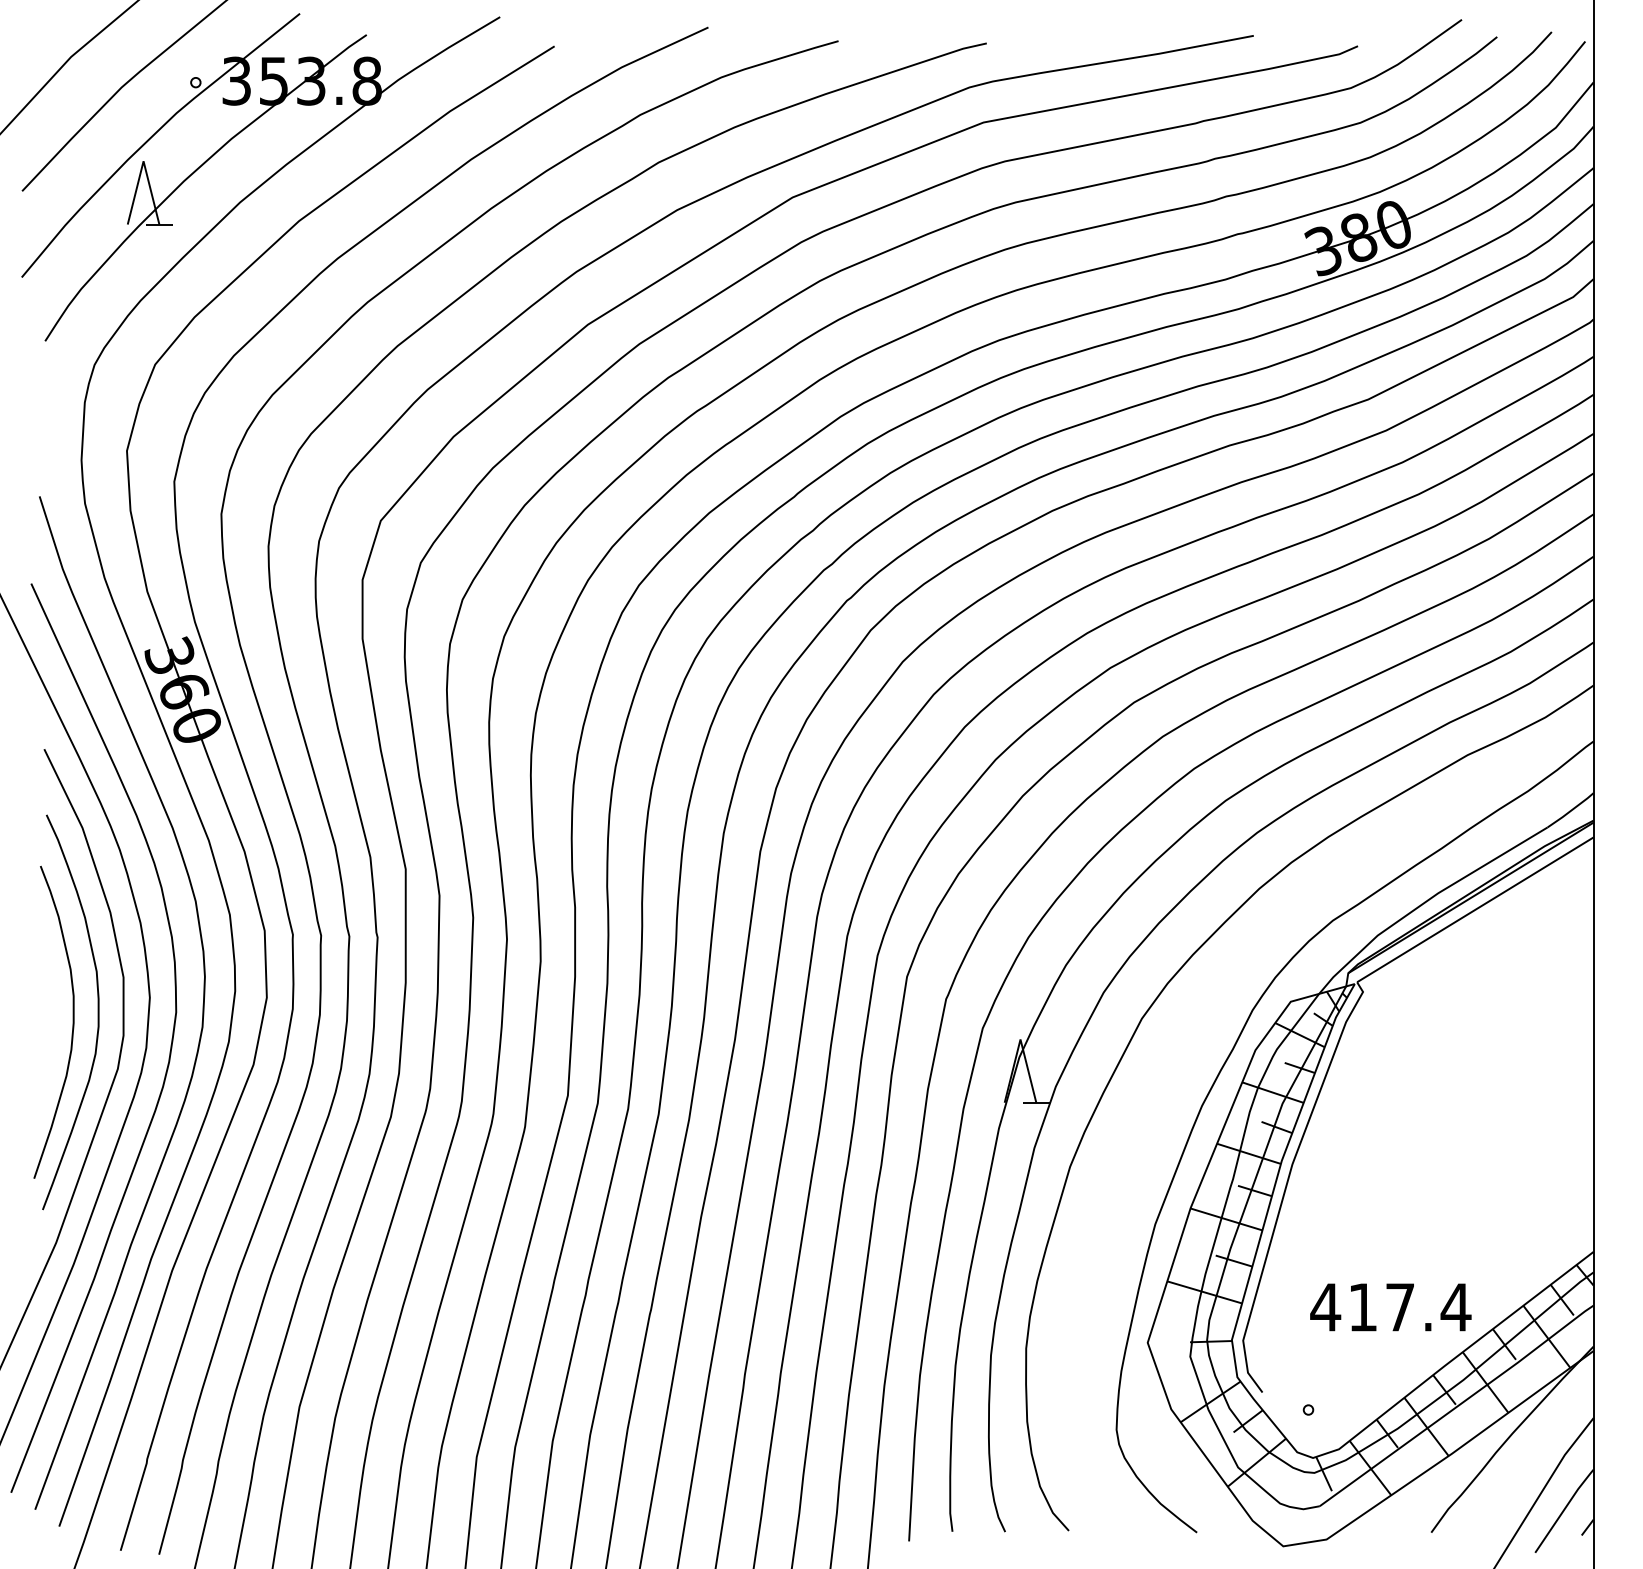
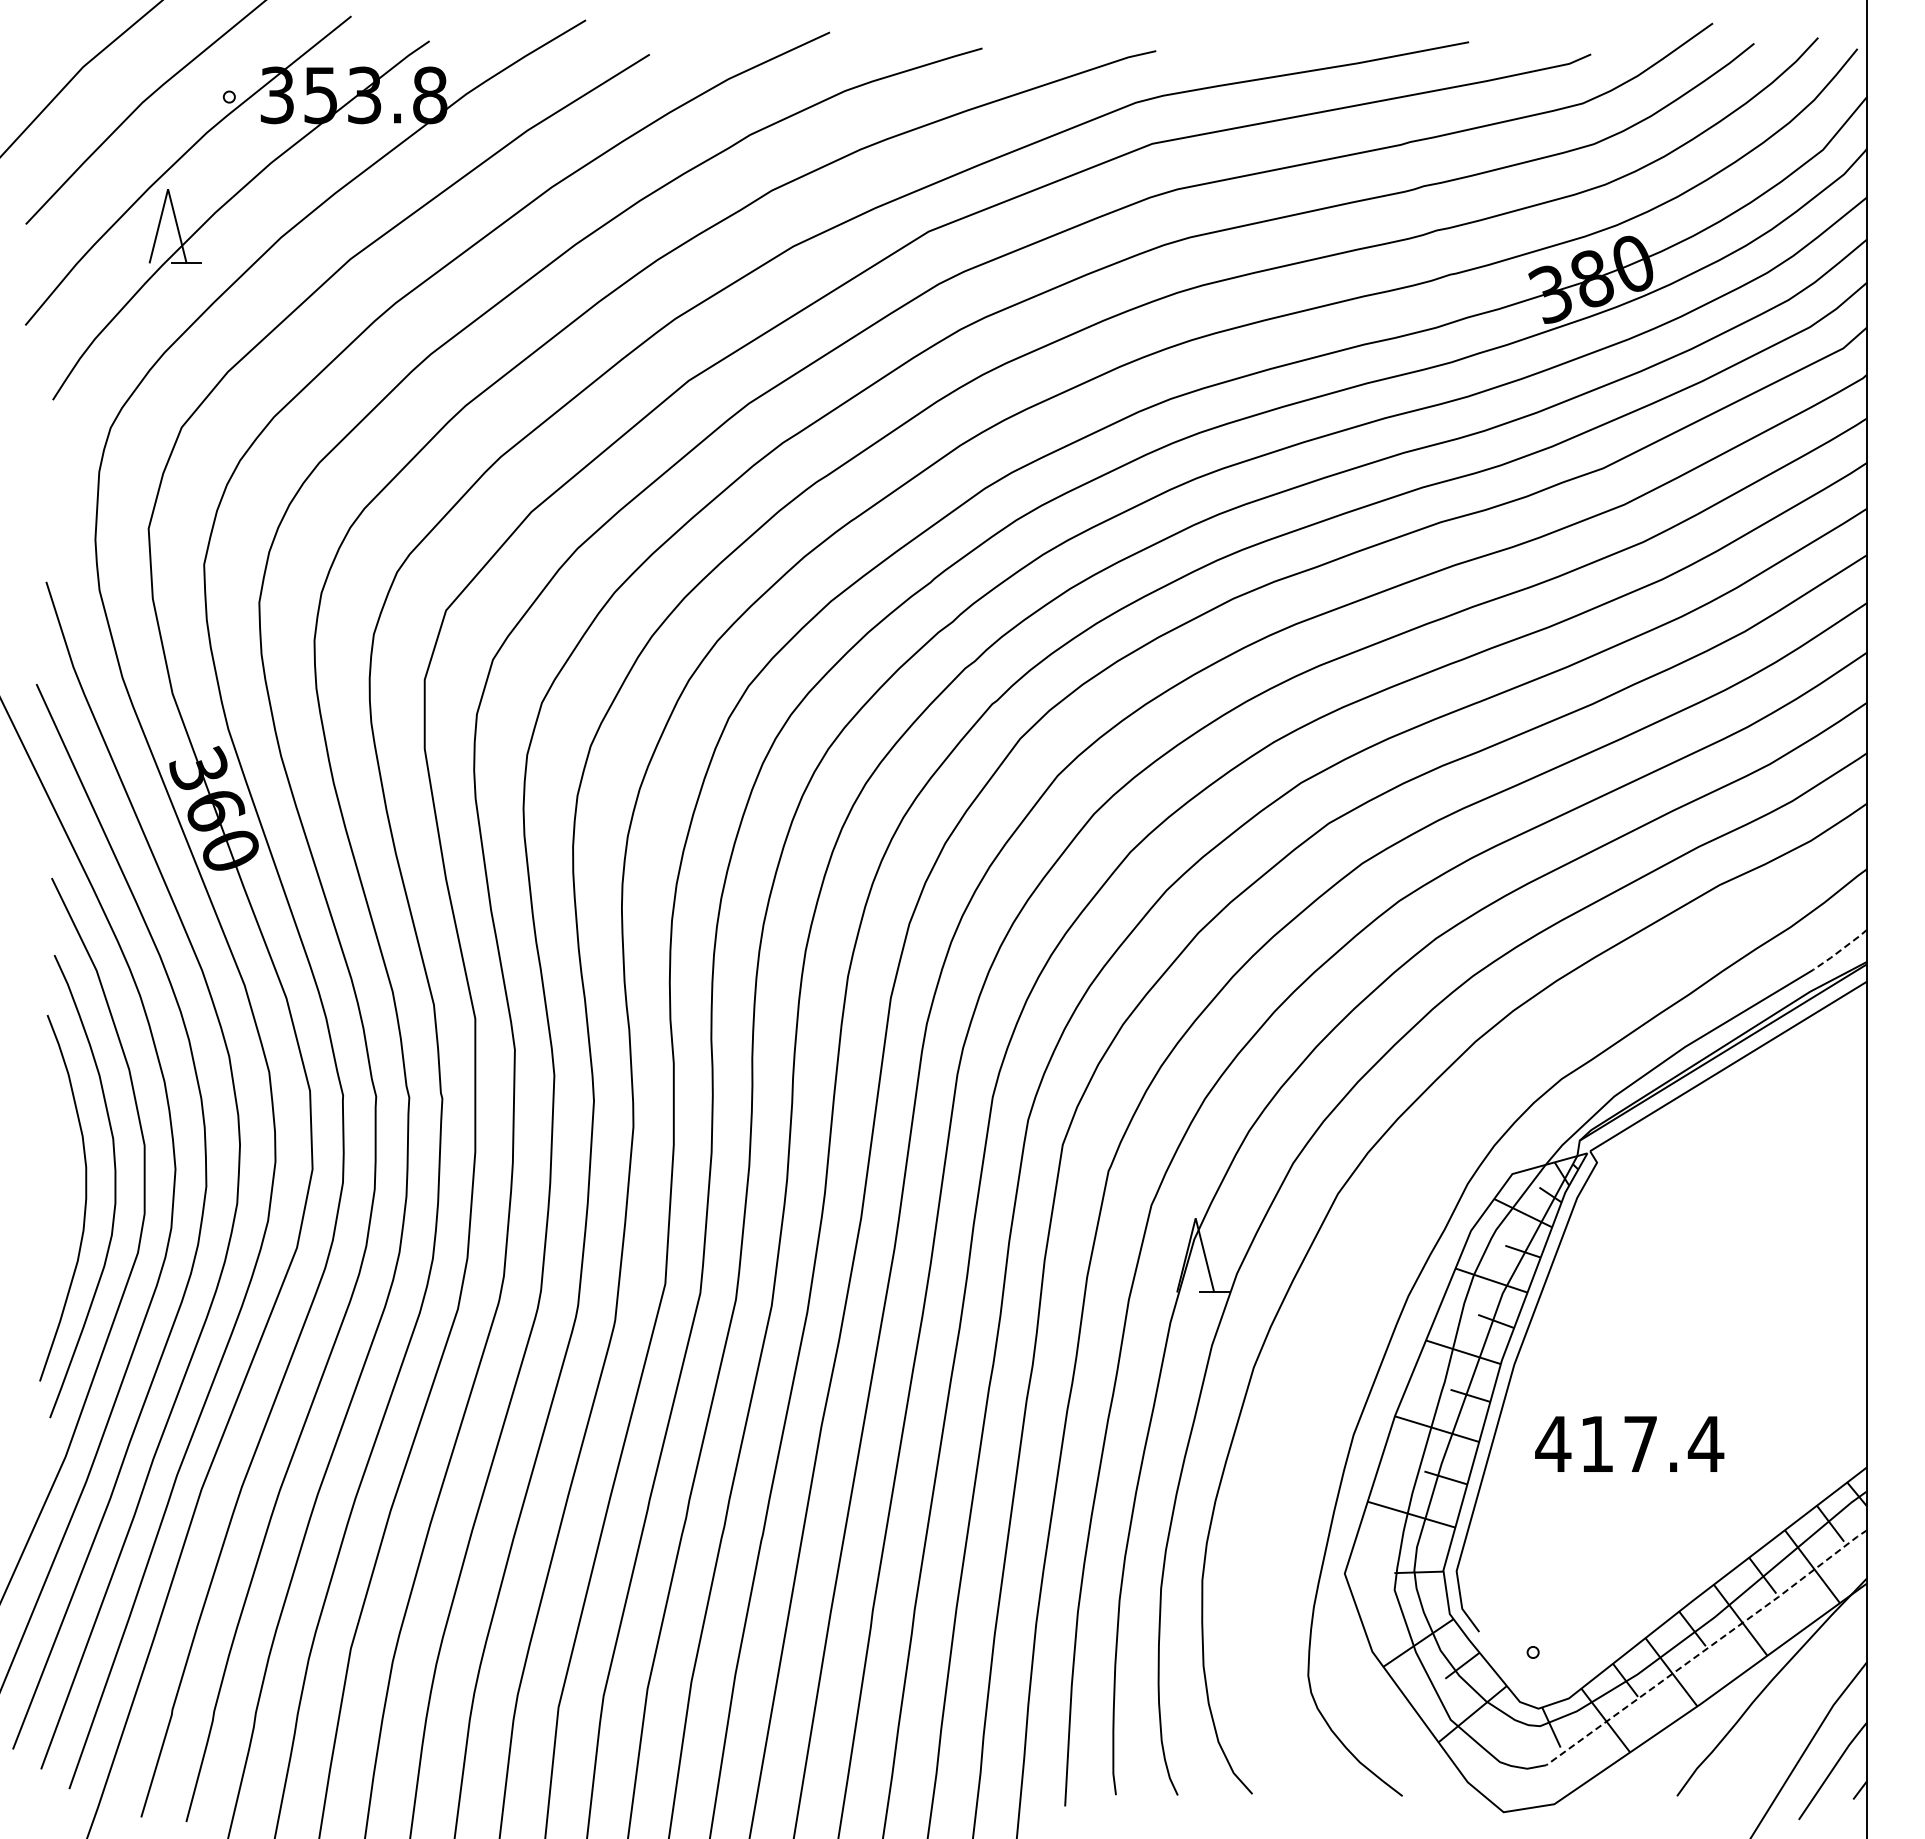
line: (1570, 810) -> (1840, 950), solid -> dashed
text: (1390, 1306) -> (1629, 1443), moved
line: (1458, 1405) -> (1708, 1647), solid -> dashed

